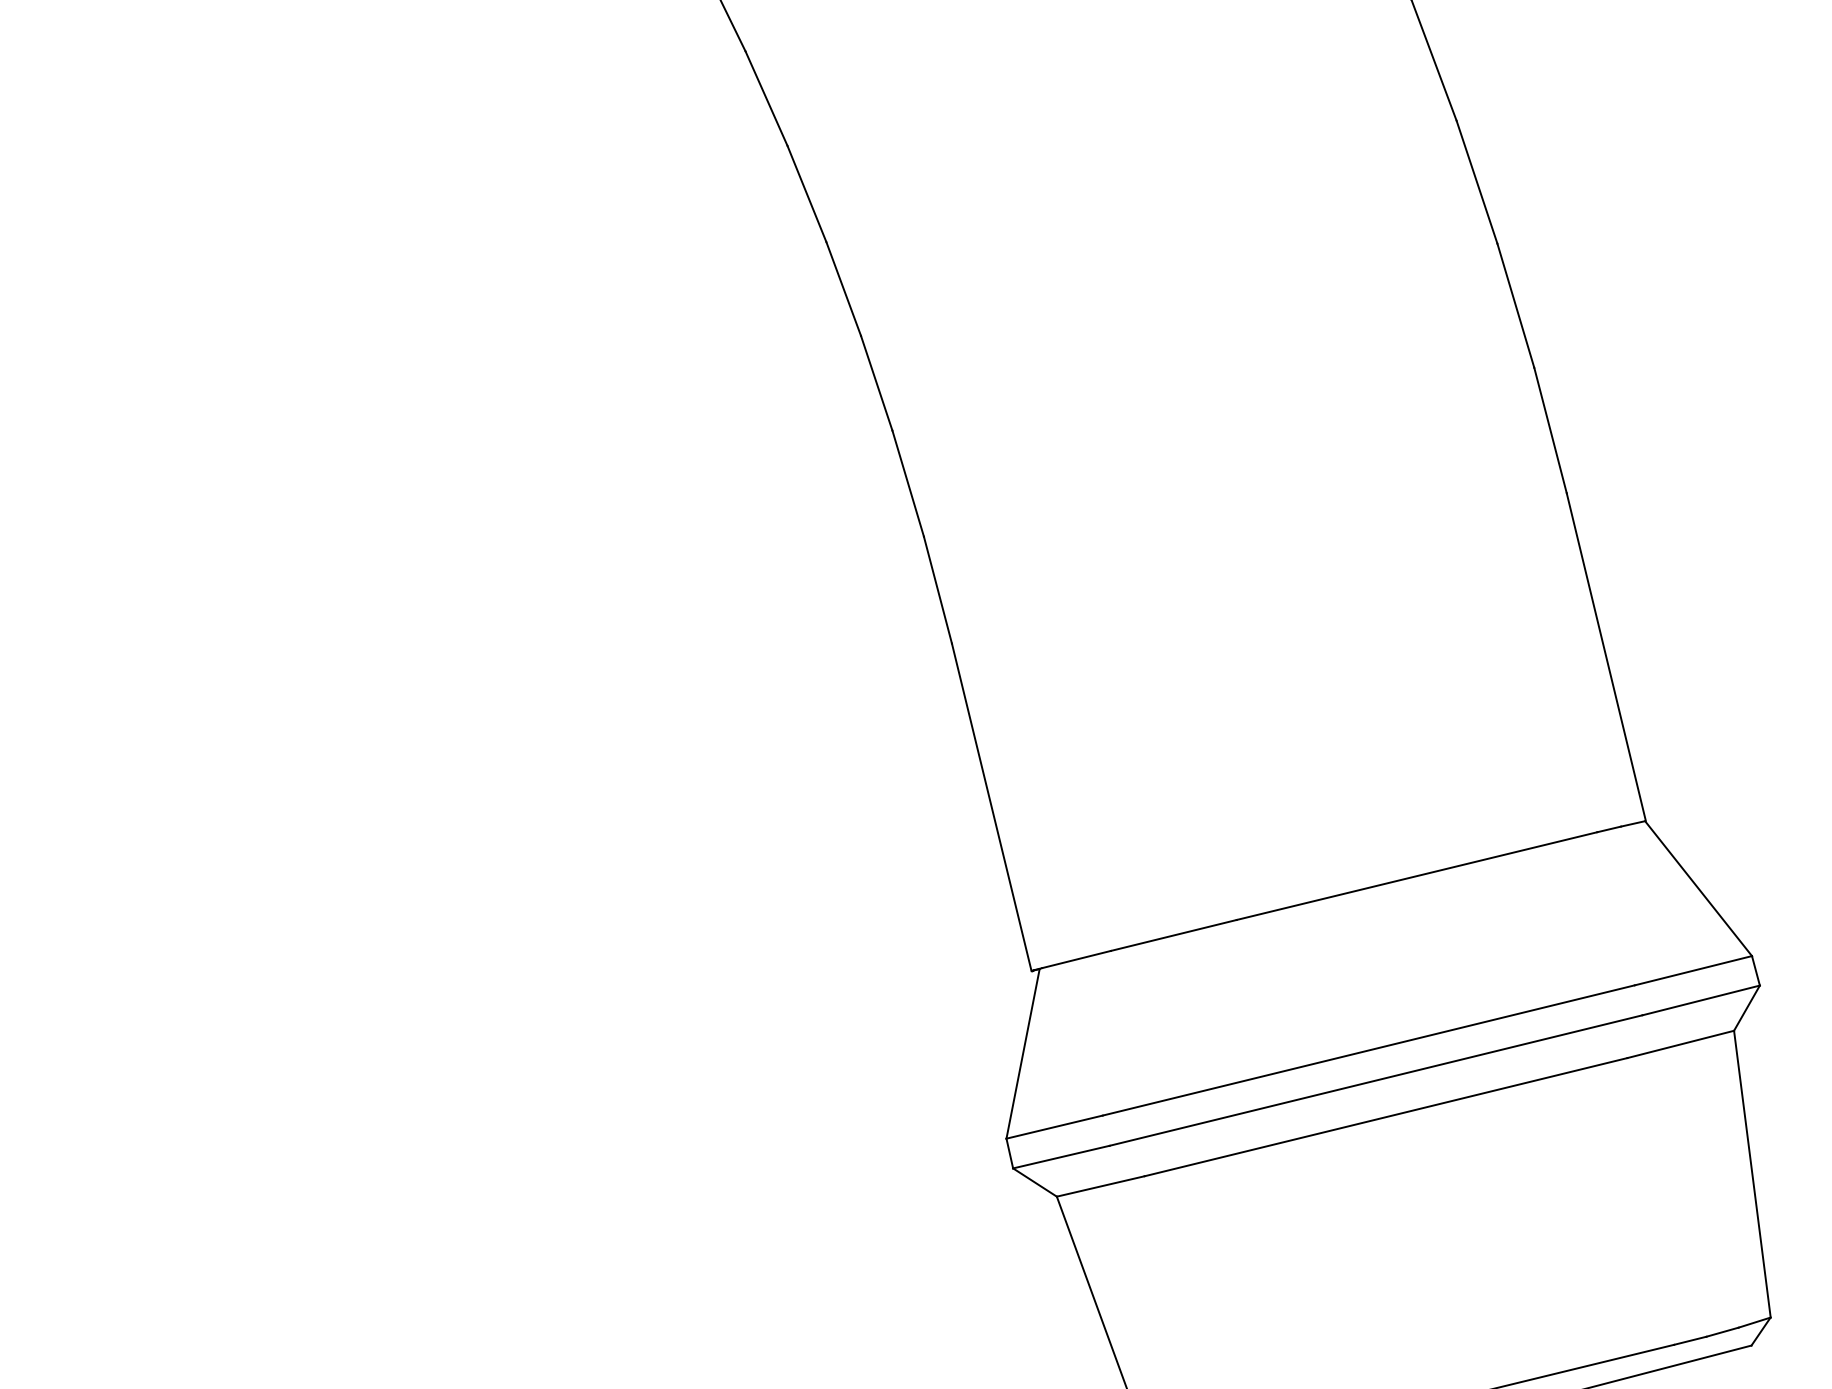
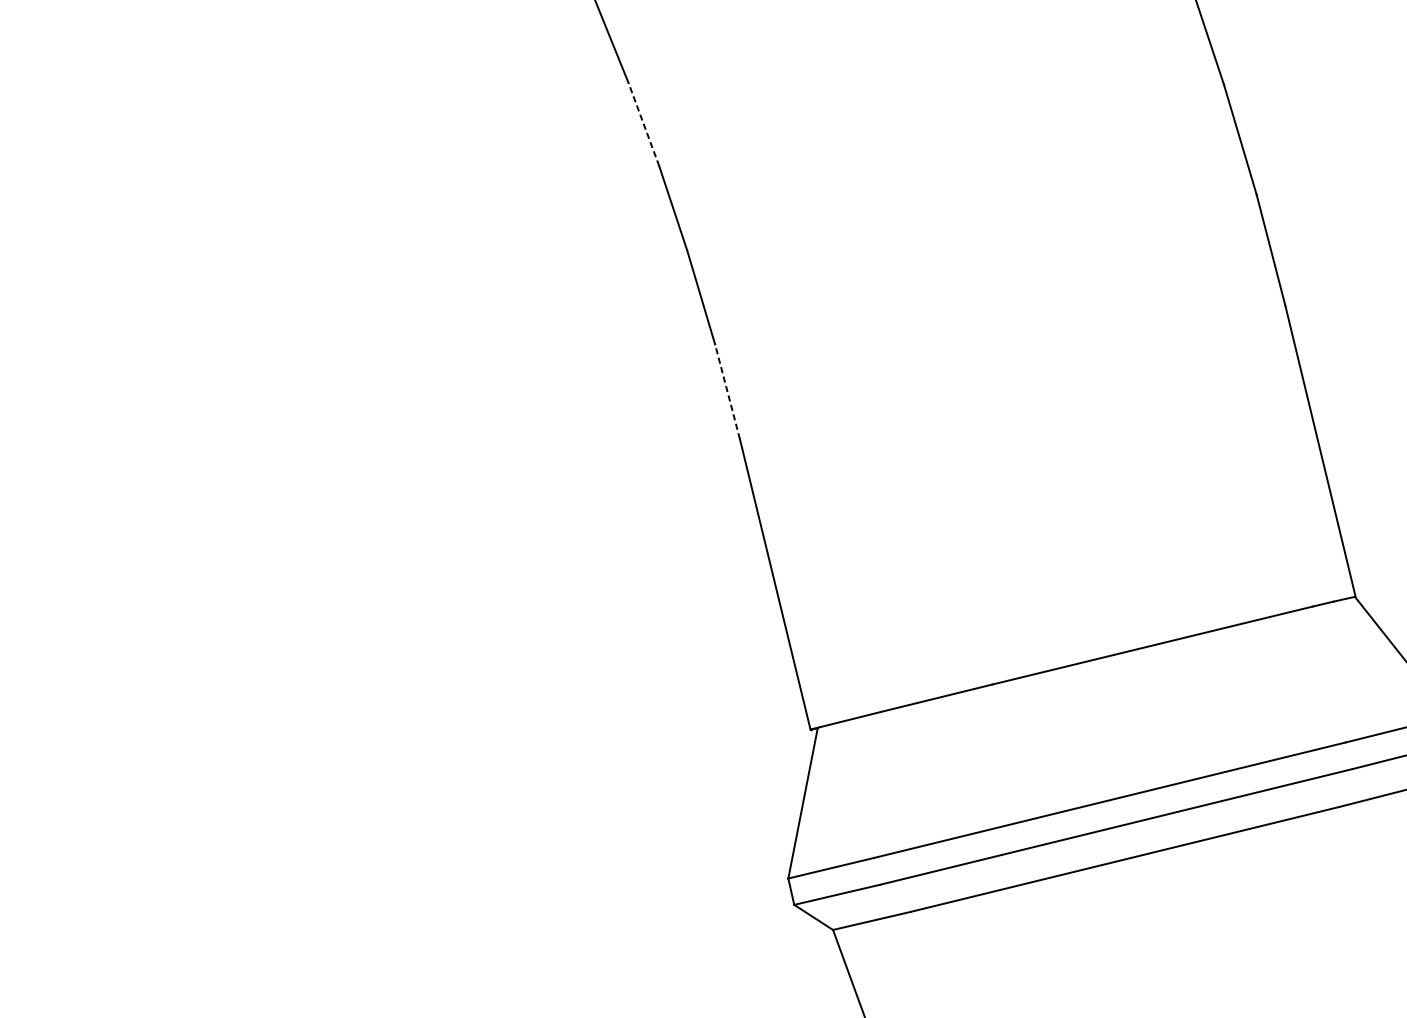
line: (843, 288) -> (643, 124), solid -> dashed
line: (937, 589) -> (727, 391), solid -> dashed

